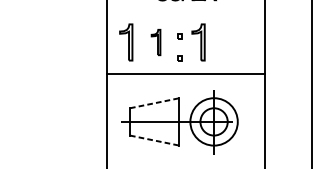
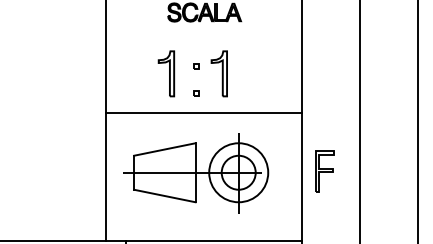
part: (125, 42) -> (128, 73), removed
part: (156, 42) -> (166, 73), size x1.43
line: (155, 103) -> (165, 149), dashed -> solid
part: (282, 120) -> (324, 171), added
line: (155, 140) -> (165, 196), dashed -> solid

